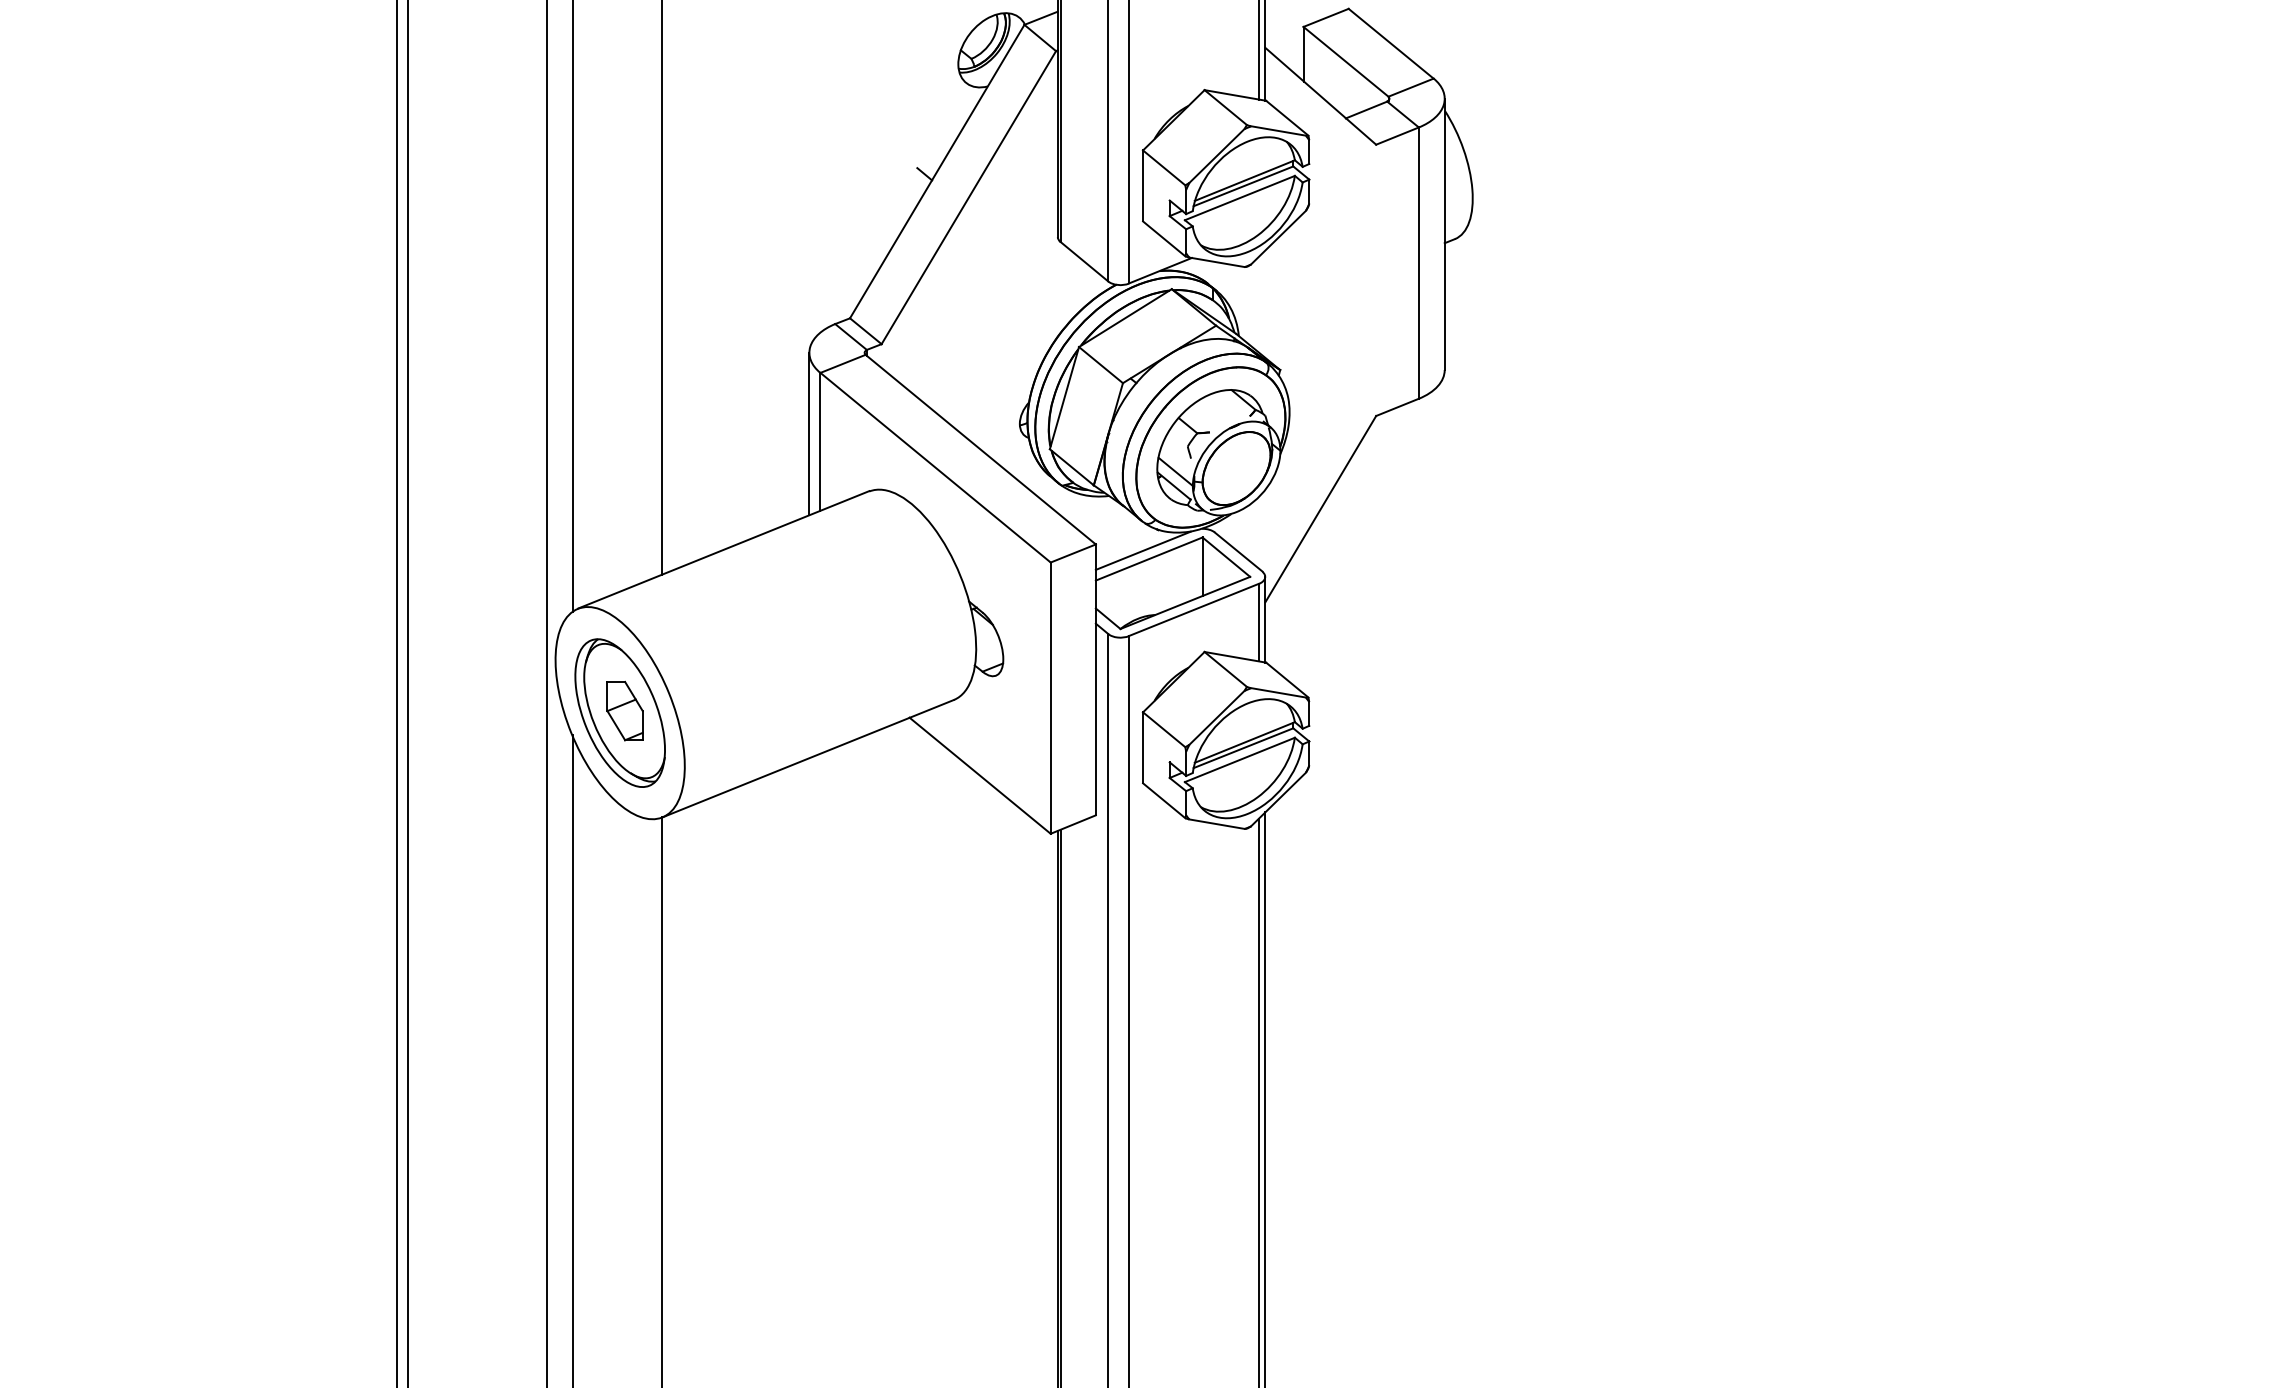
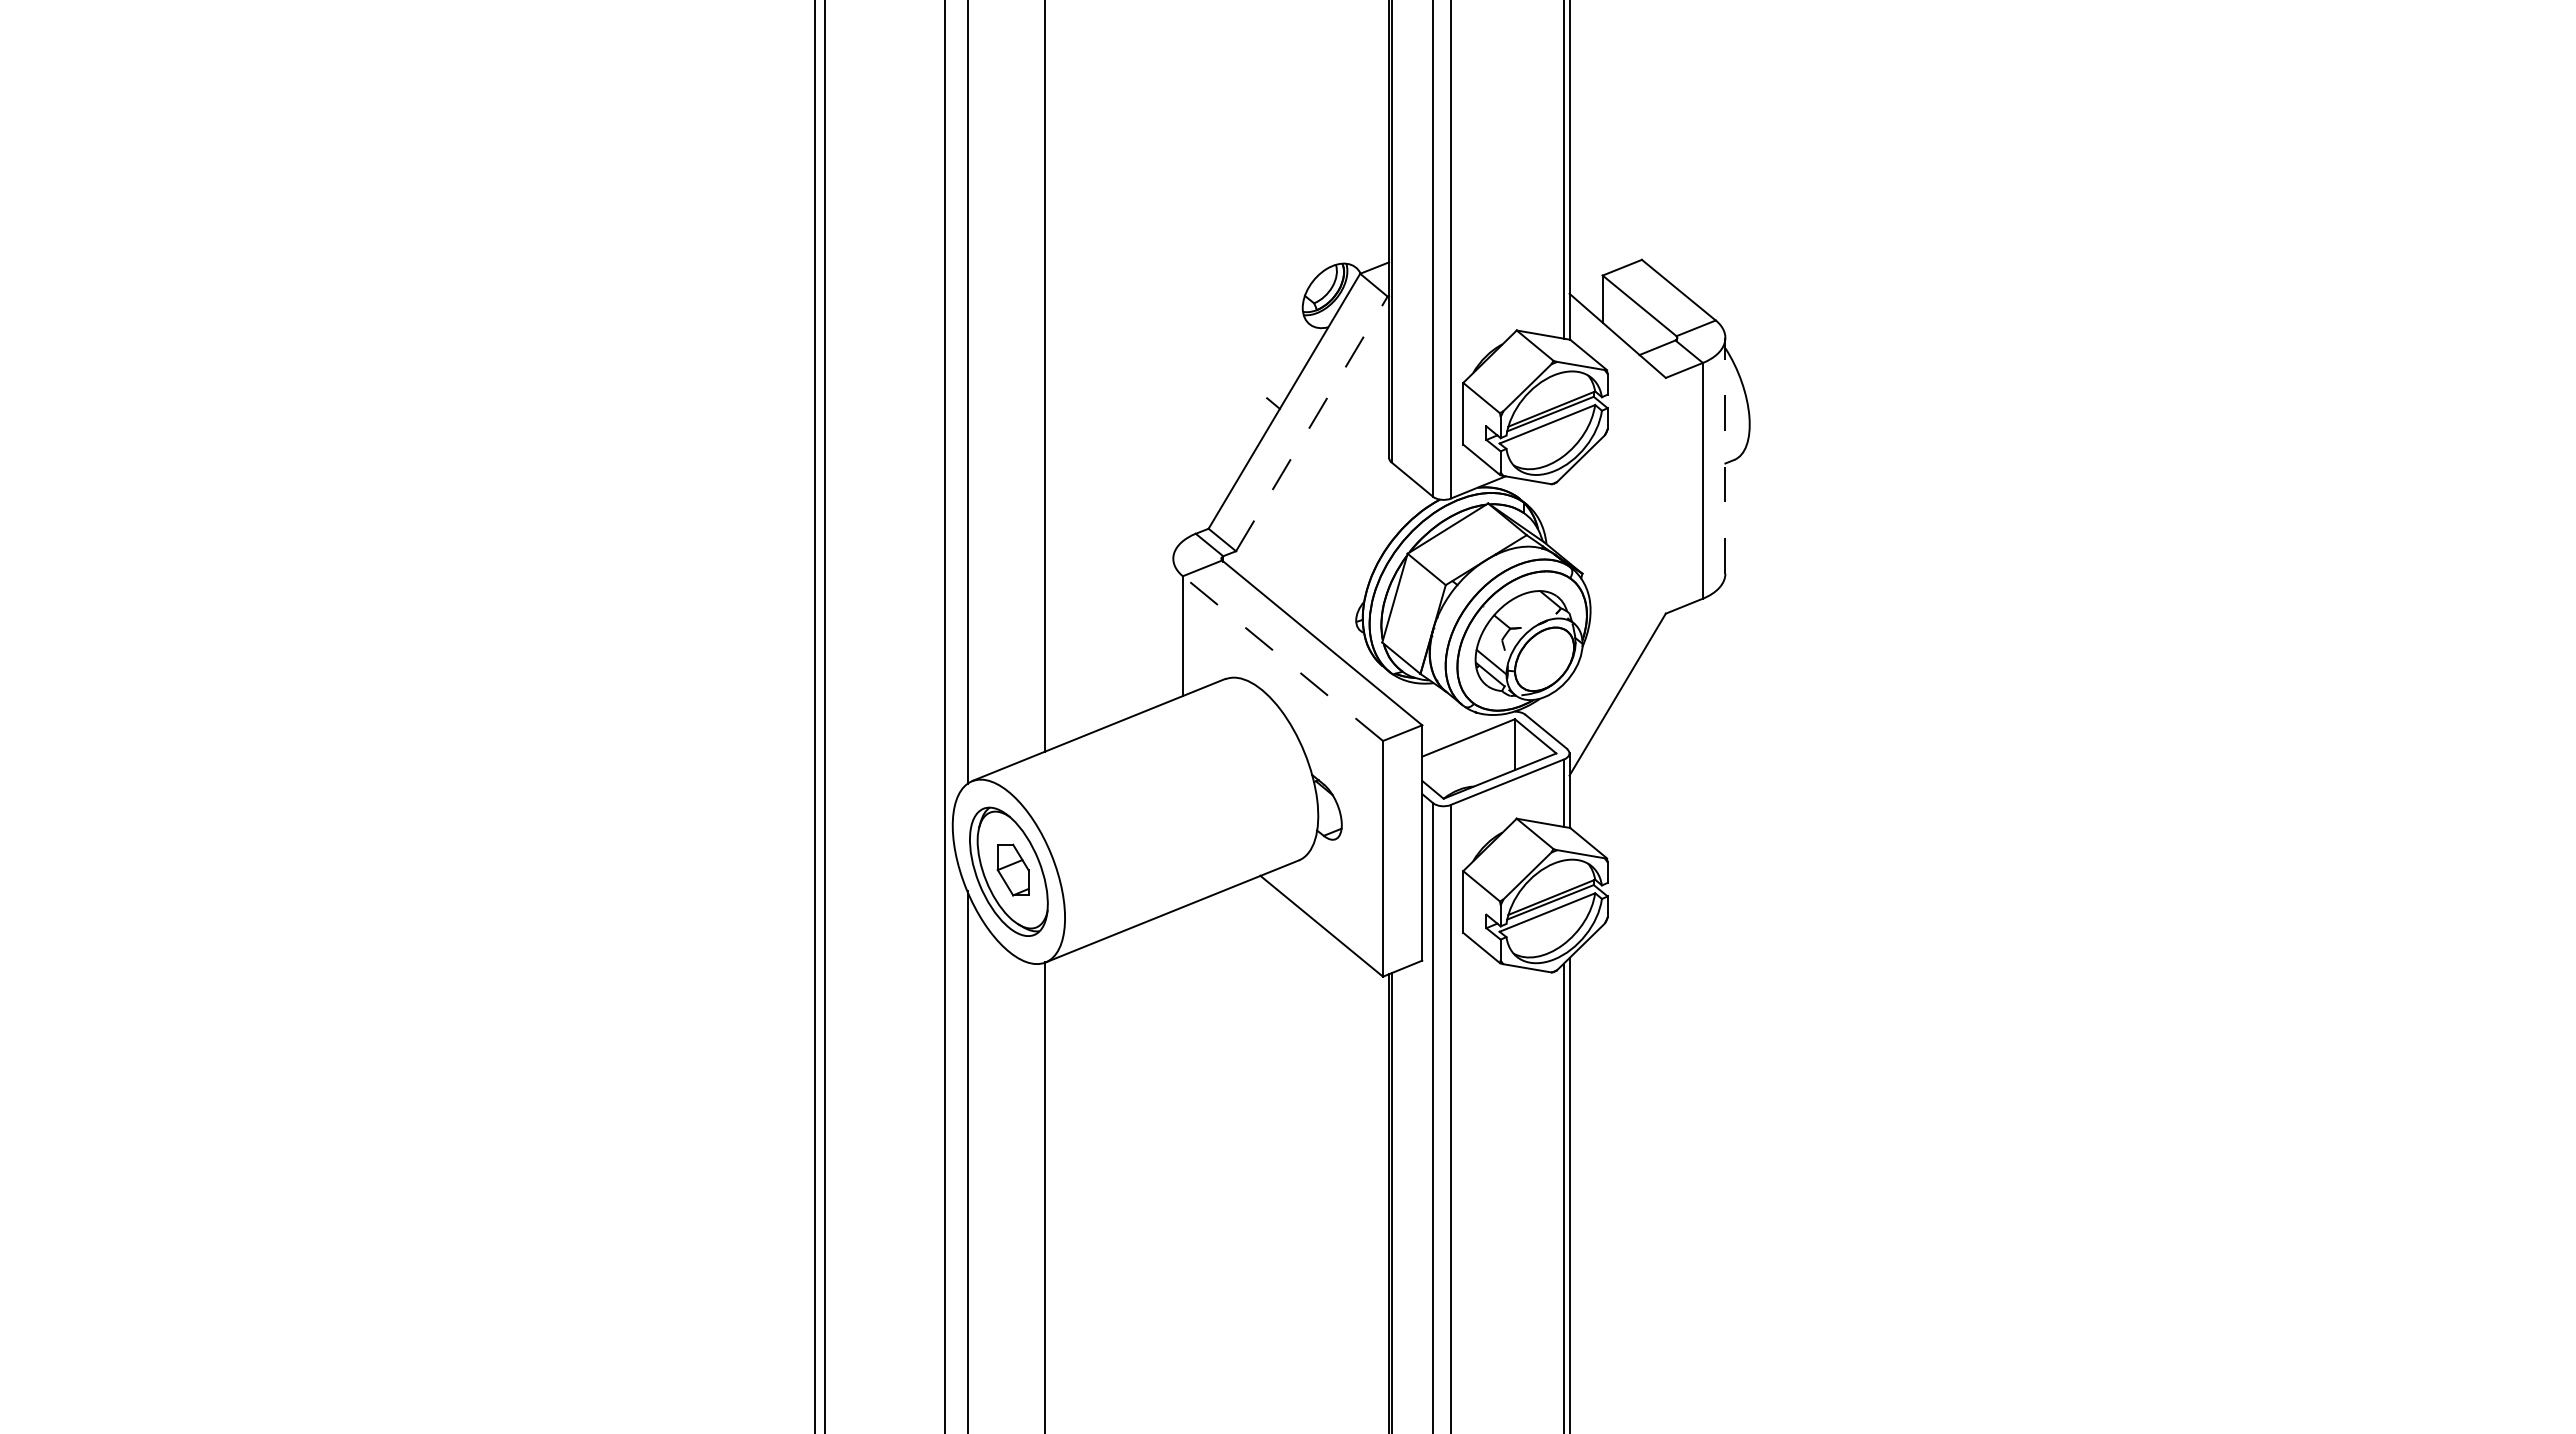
line: (969, 197) -> (1312, 423), solid -> dashed
line: (1444, 233) -> (1725, 455), solid -> dashed
line: (809, 433) -> (1173, 628), removed
line: (935, 467) -> (1282, 658), solid -> dashed
line: (1143, 550) -> (1463, 730), removed

